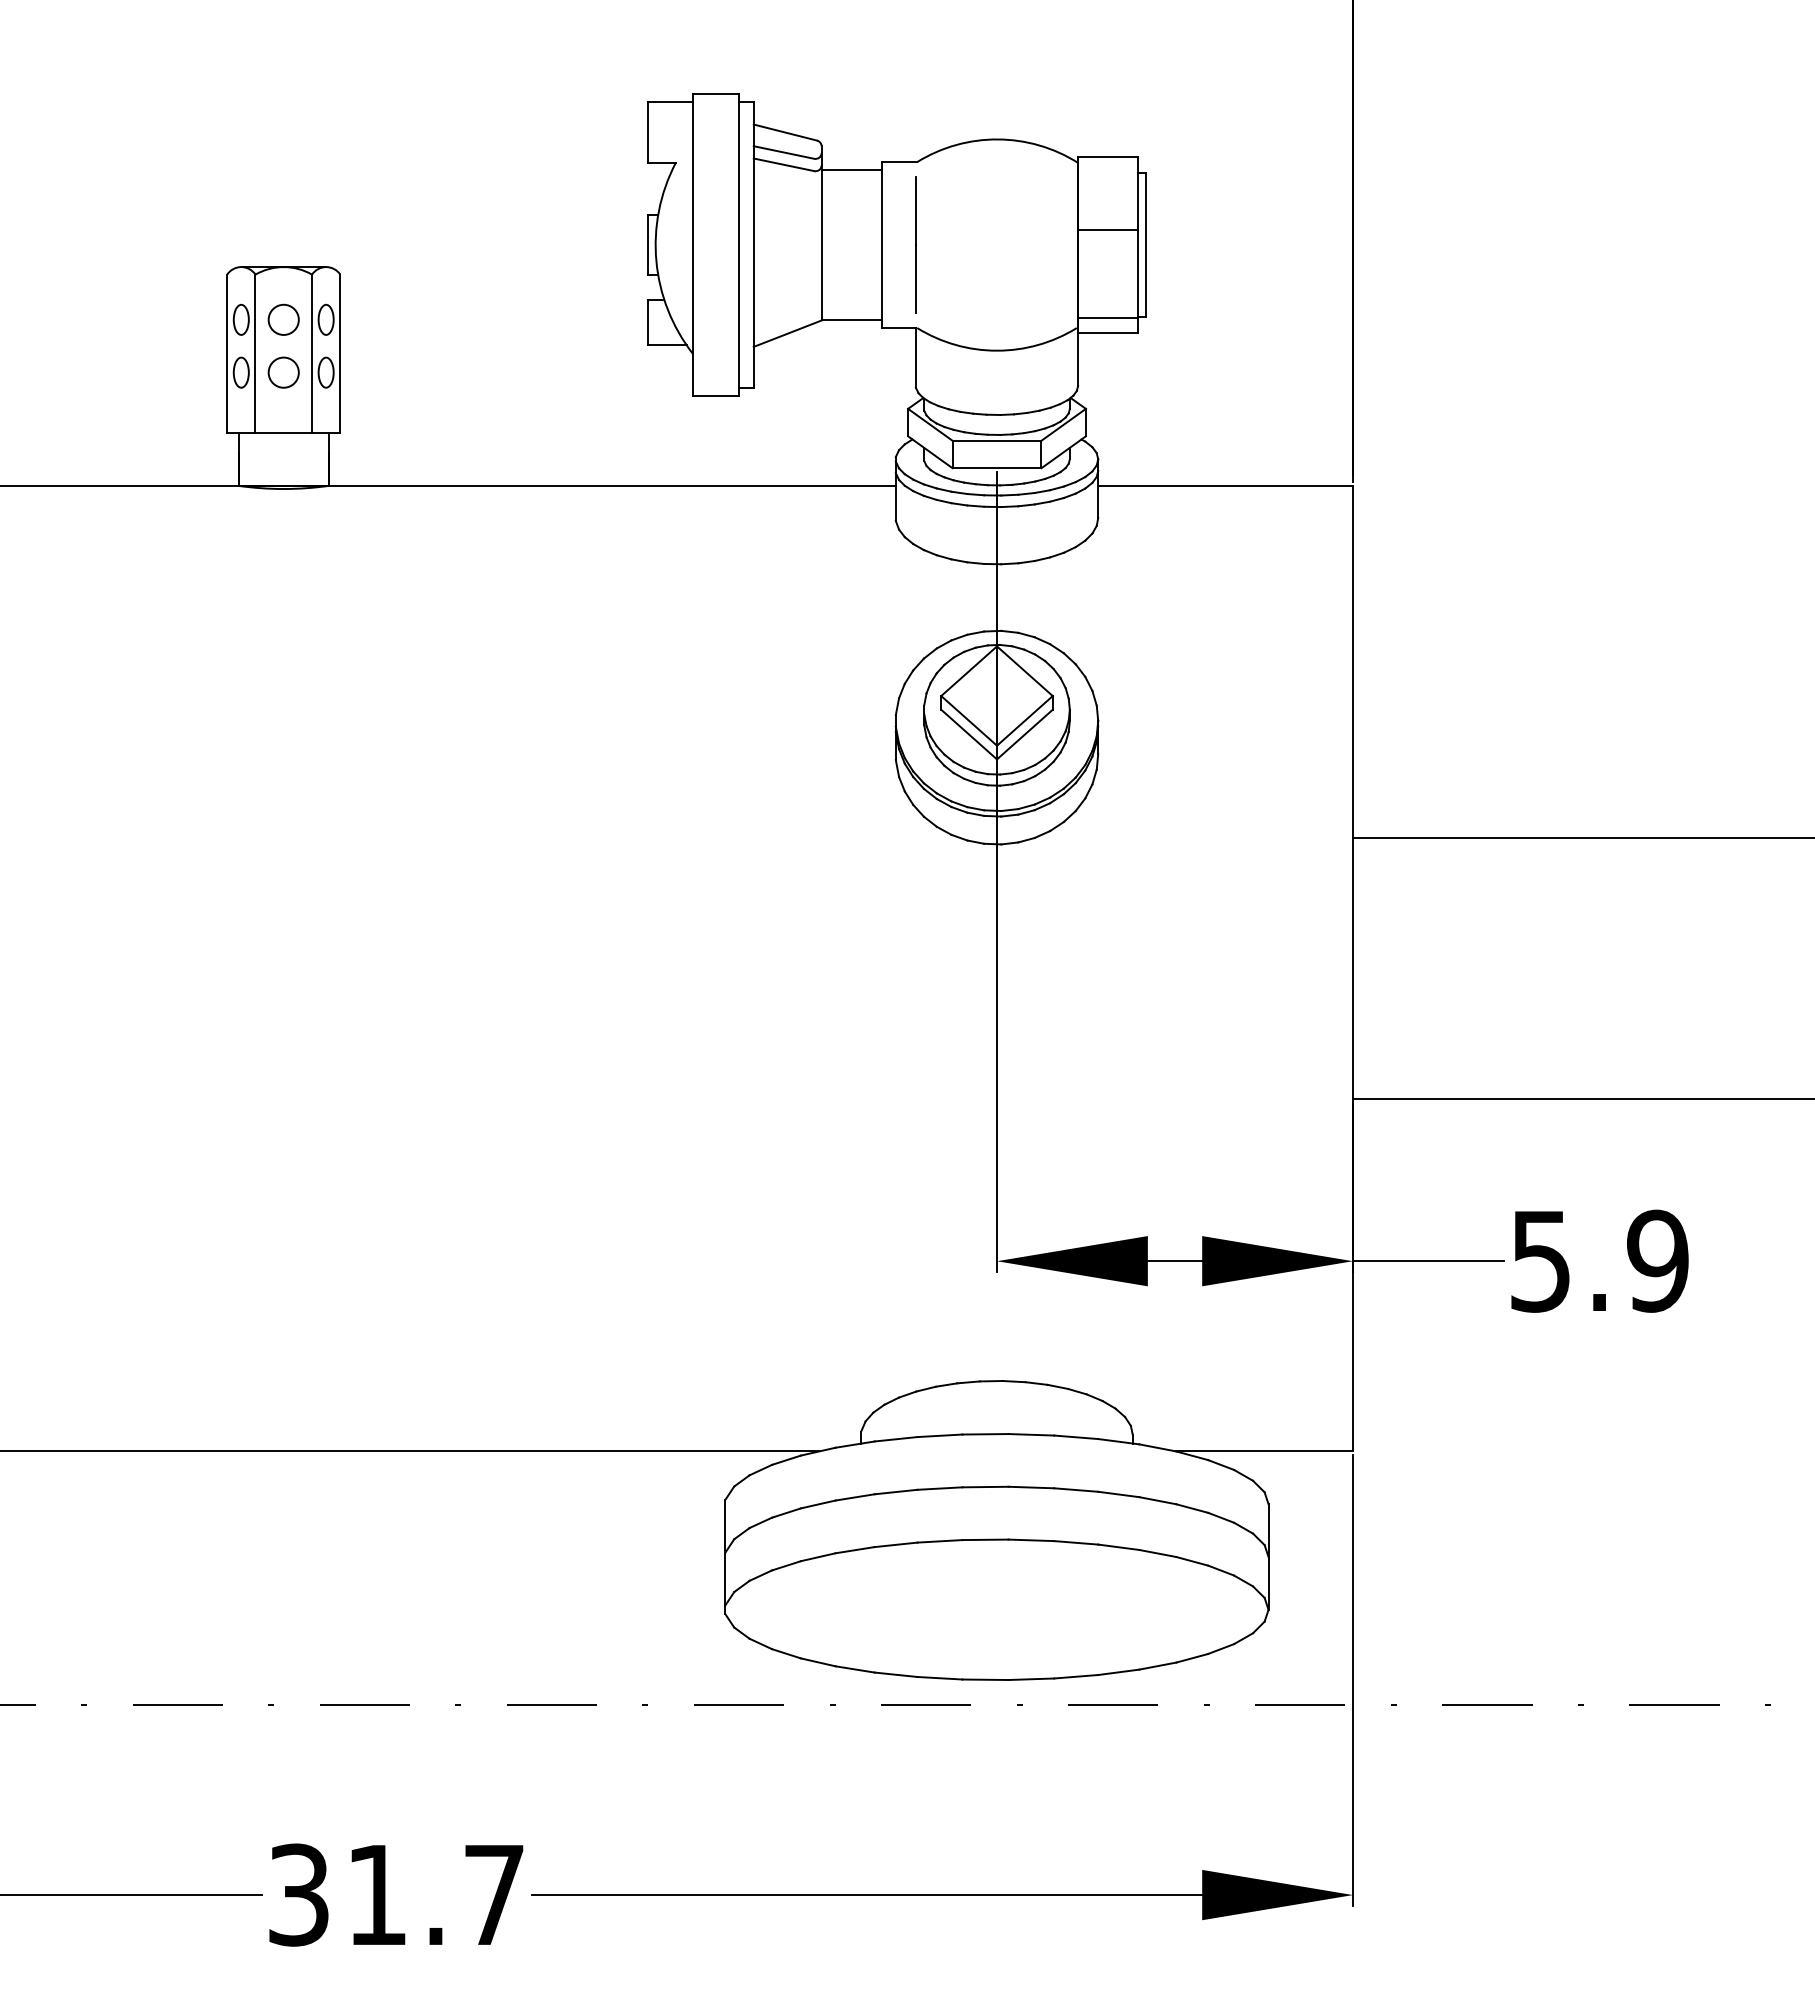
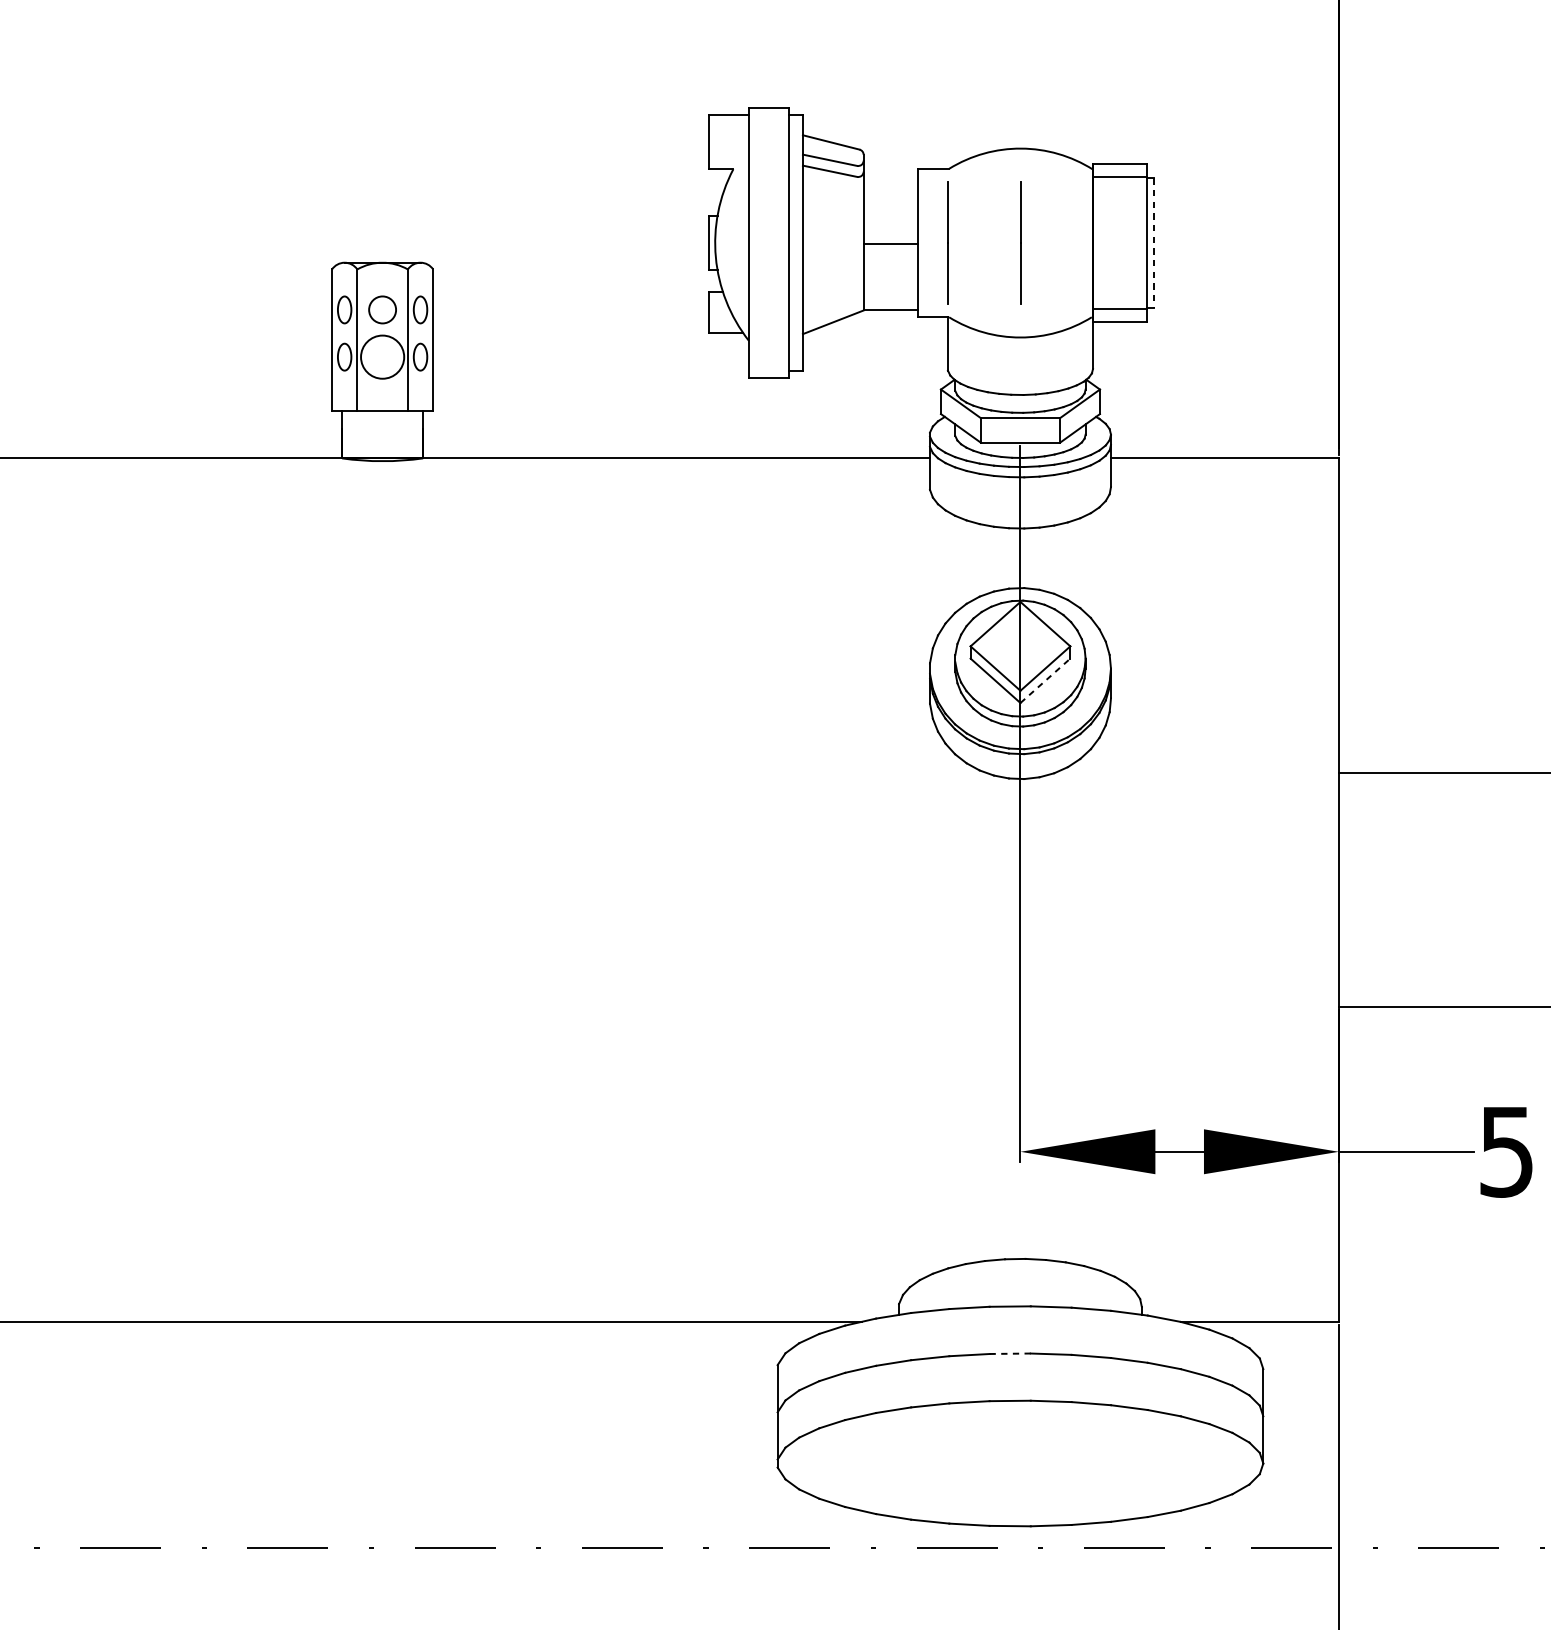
line: (851, 169) -> (890, 244), moved
line: (1108, 230) -> (1120, 177), moved
line: (997, 244) -> (1020, 242), added
line: (1146, 245) -> (1154, 243), solid -> dashed
circle: (283, 372) -> (382, 357), size x1.6
line: (1025, 734) -> (1045, 680), solid -> dashed
line: (985, 1487) -> (1010, 1354), solid -> dashed

